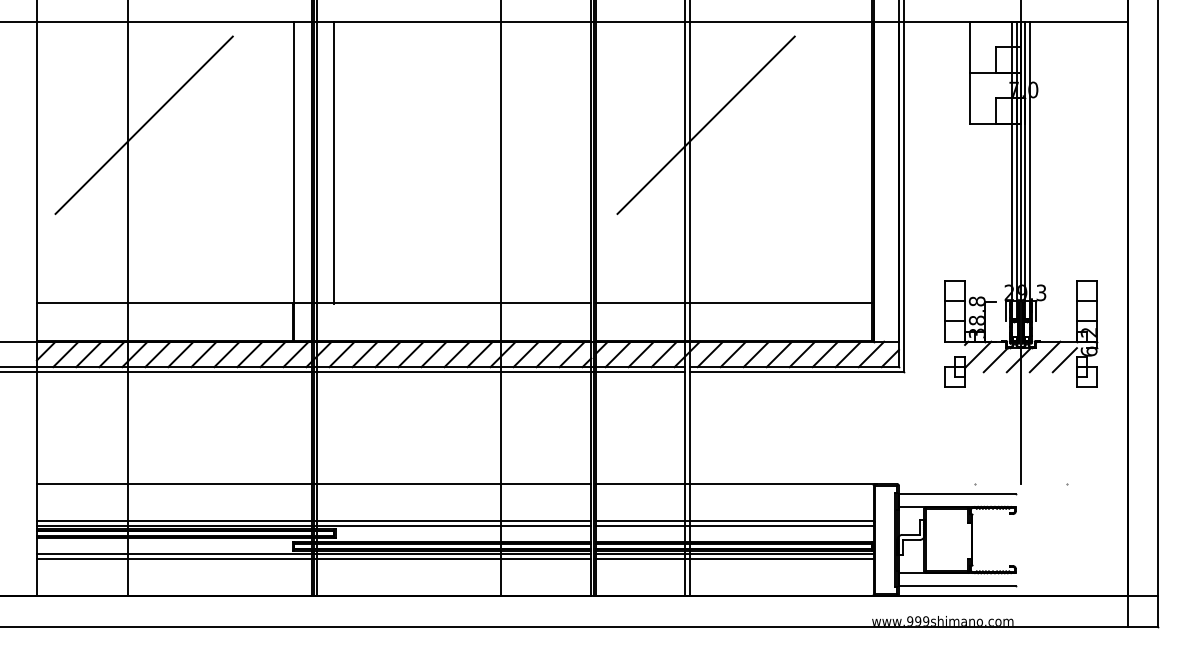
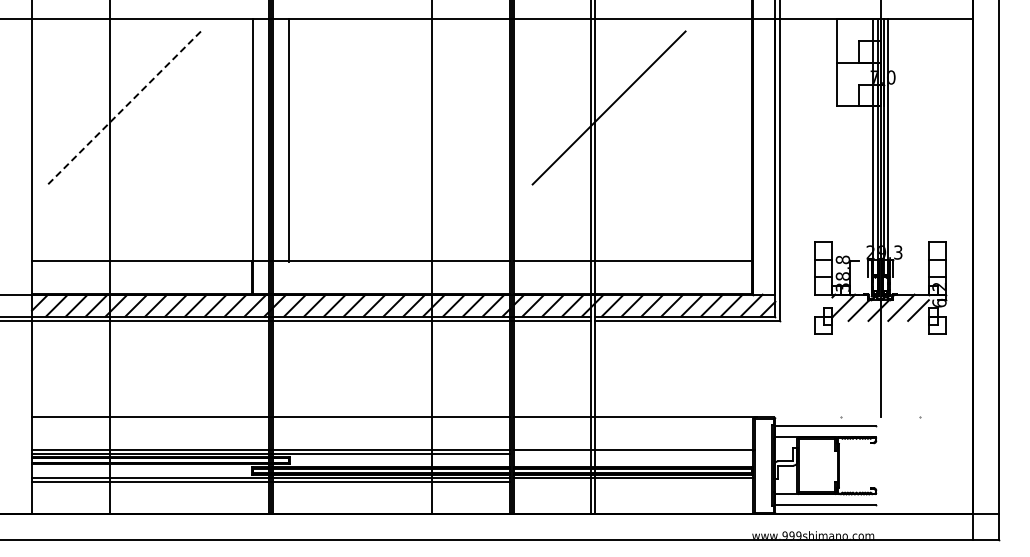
line: (144, 125) -> (124, 108), solid -> dashed
line: (734, 525) -> (633, 453), removed
line: (734, 558) -> (633, 481), removed

